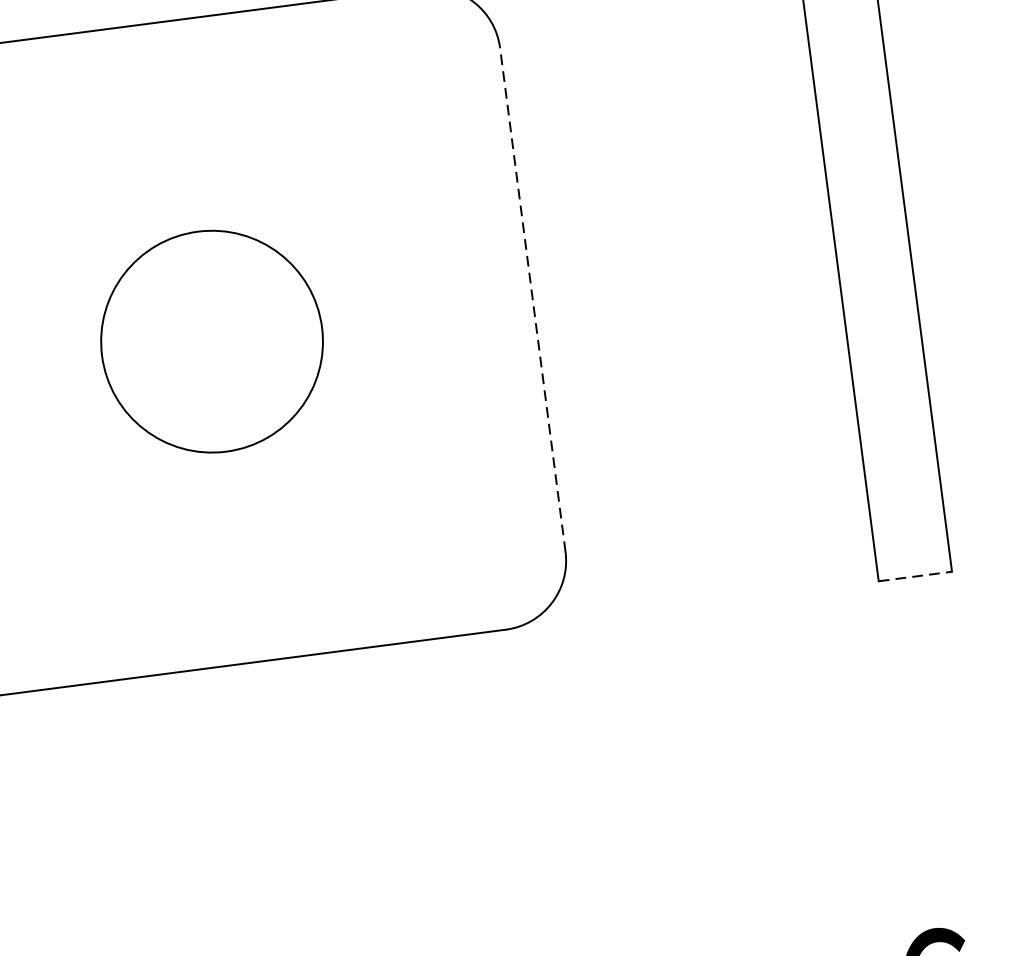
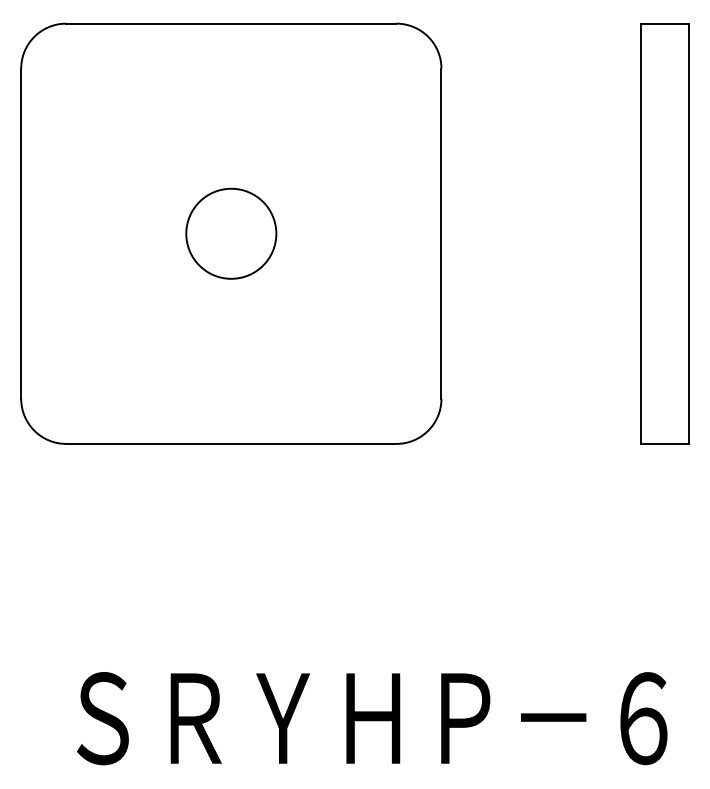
line: (532, 299) -> (441, 233), dashed -> solid
circle: (212, 341) -> (231, 233), size x0.62
line: (916, 575) -> (665, 443), dashed -> solid

